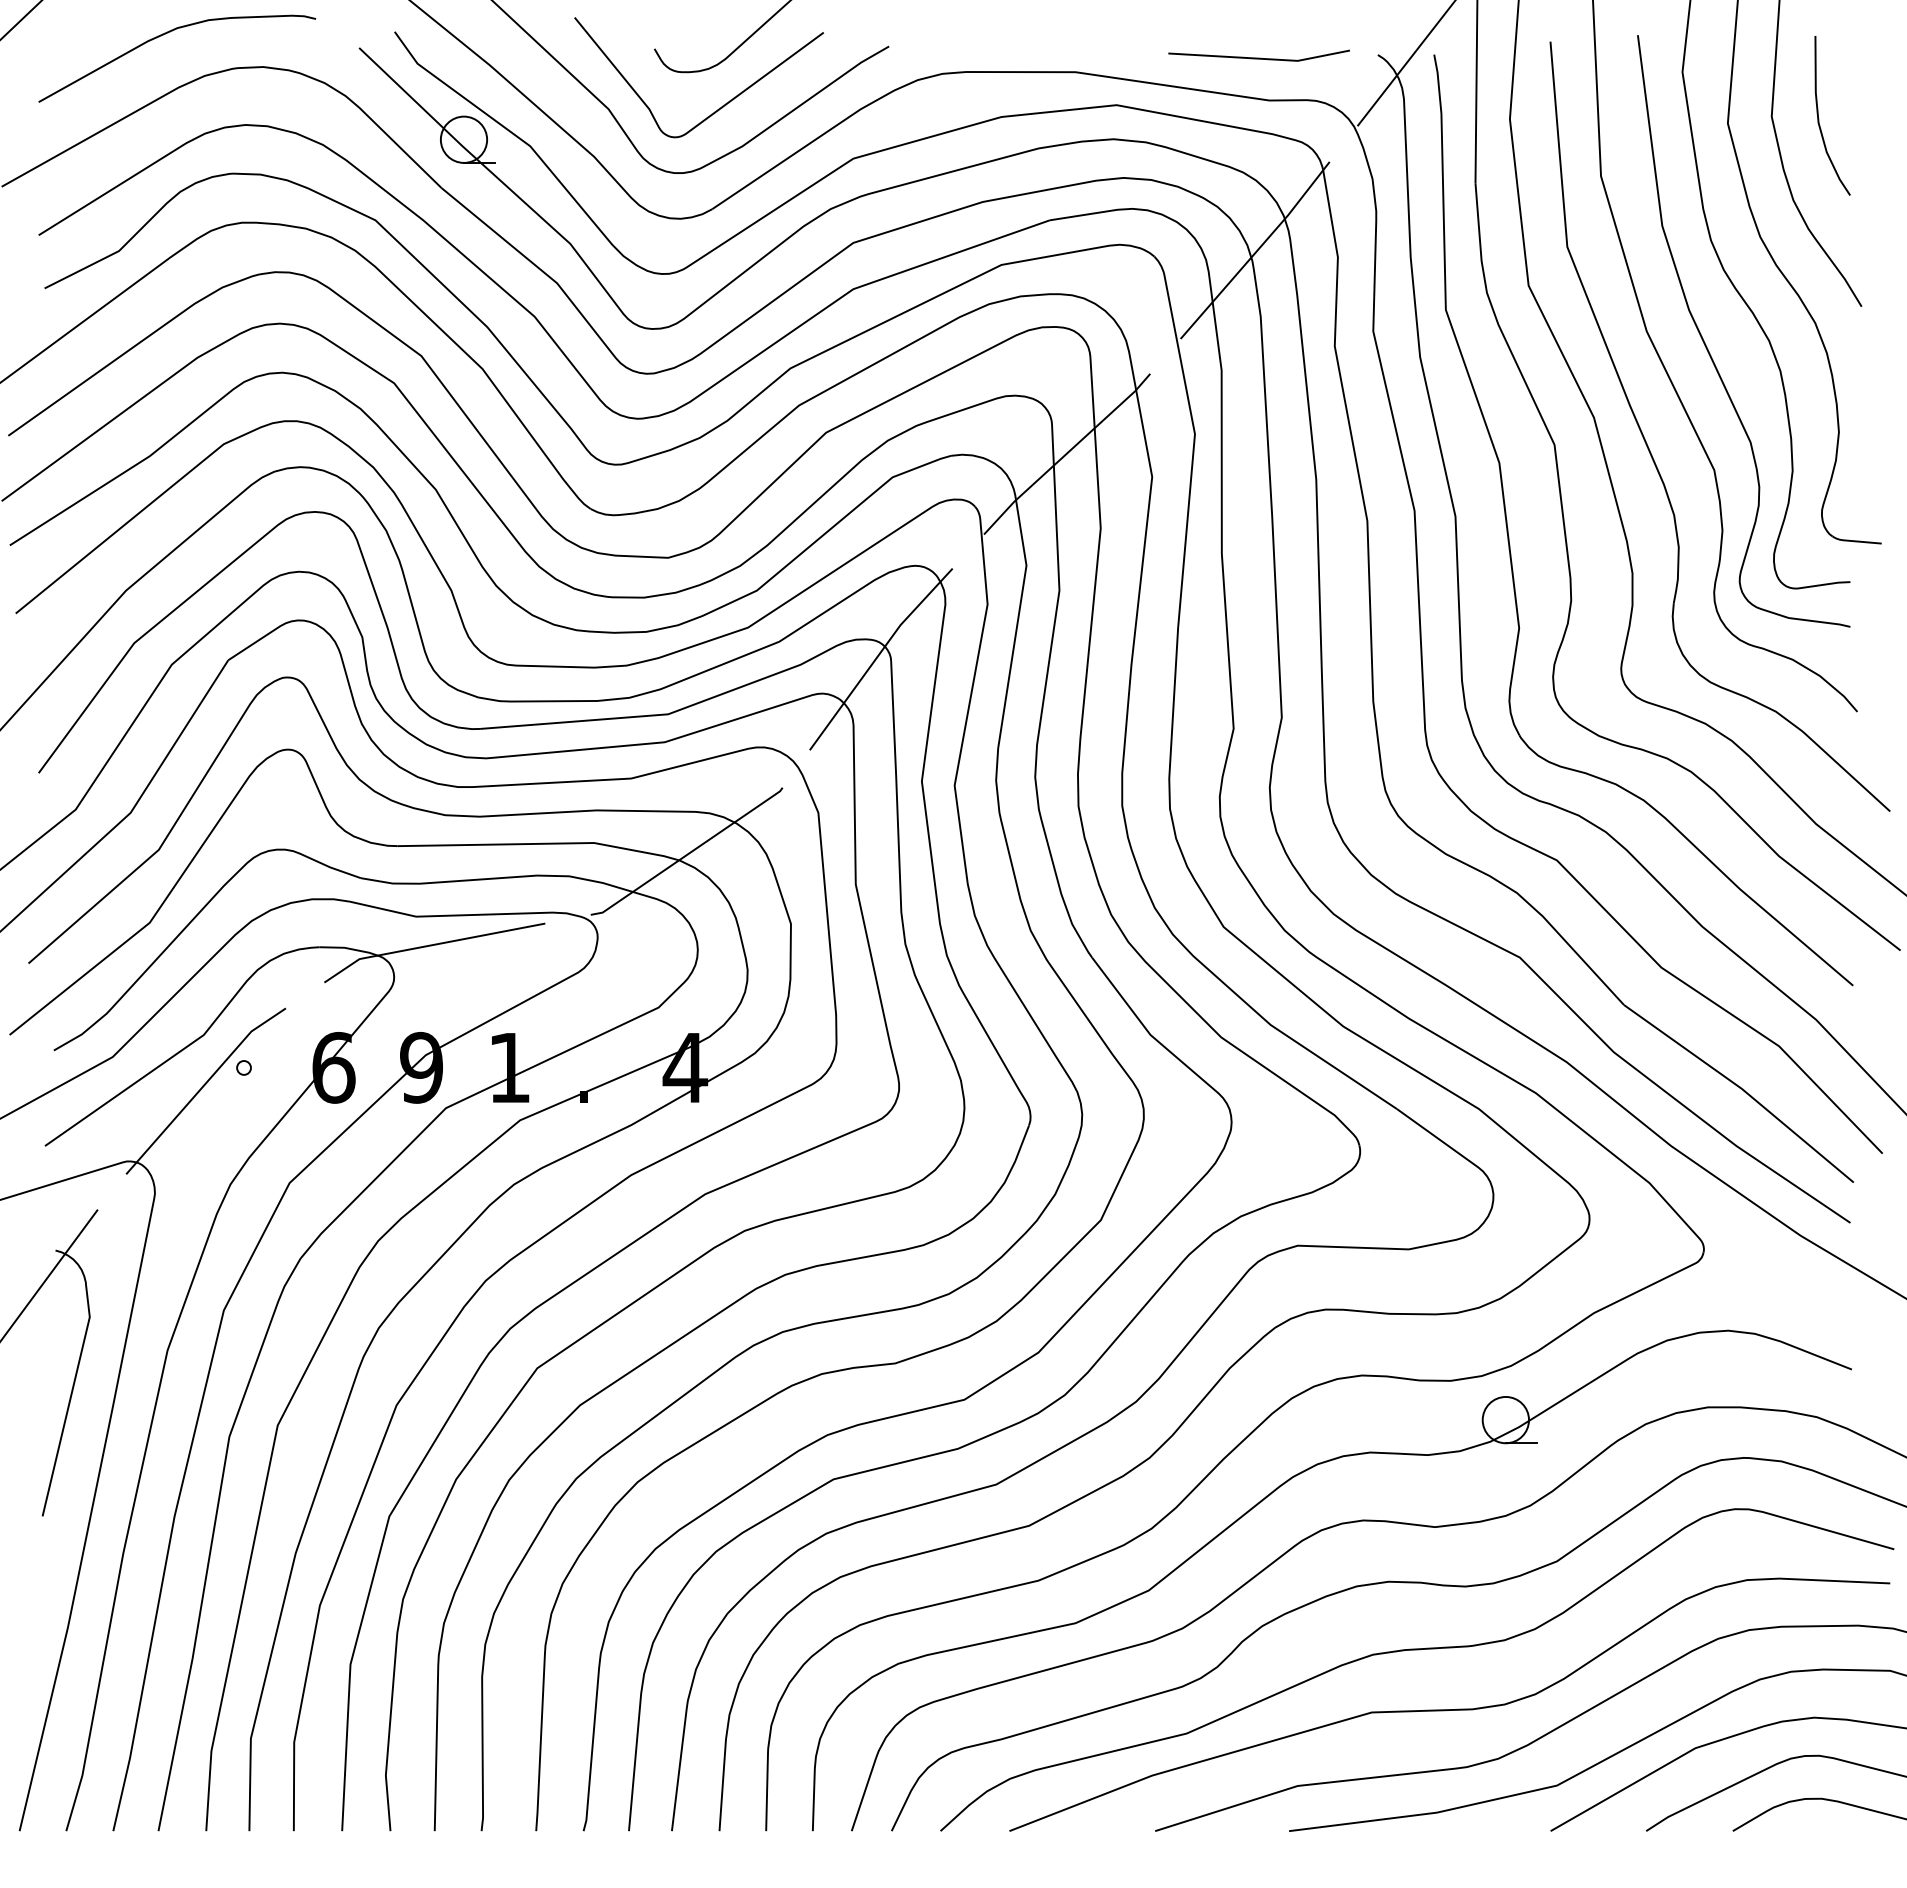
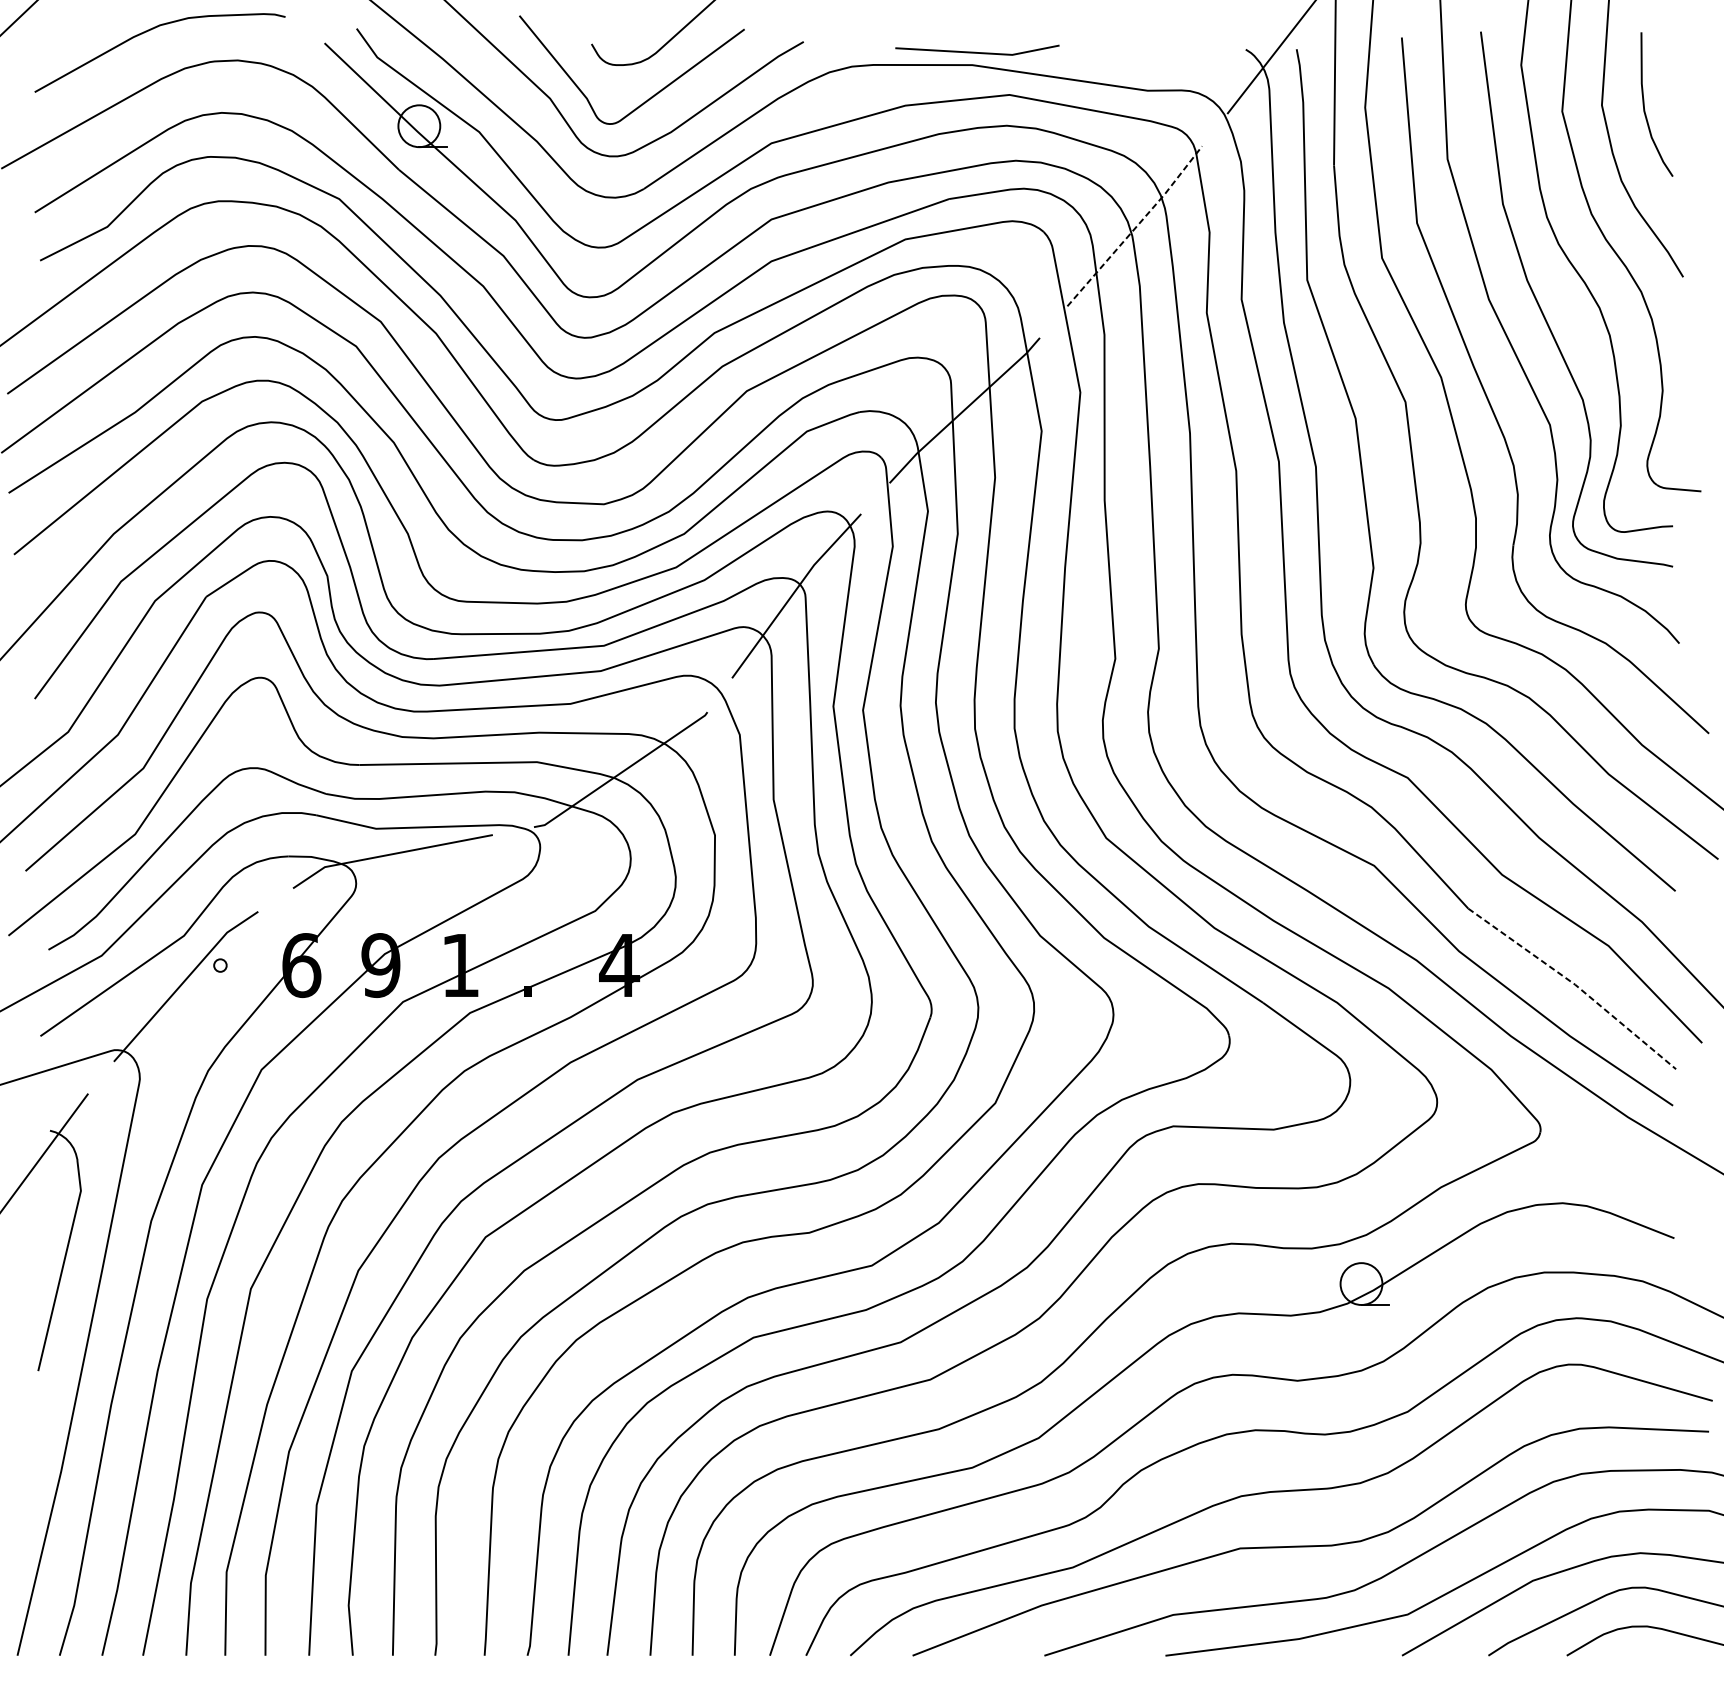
line: (1258, 57) -> (976, 51), moved
line: (1257, 250) -> (1136, 226), solid -> dashed
line: (1742, 1089) -> (1575, 985), solid -> dashed

